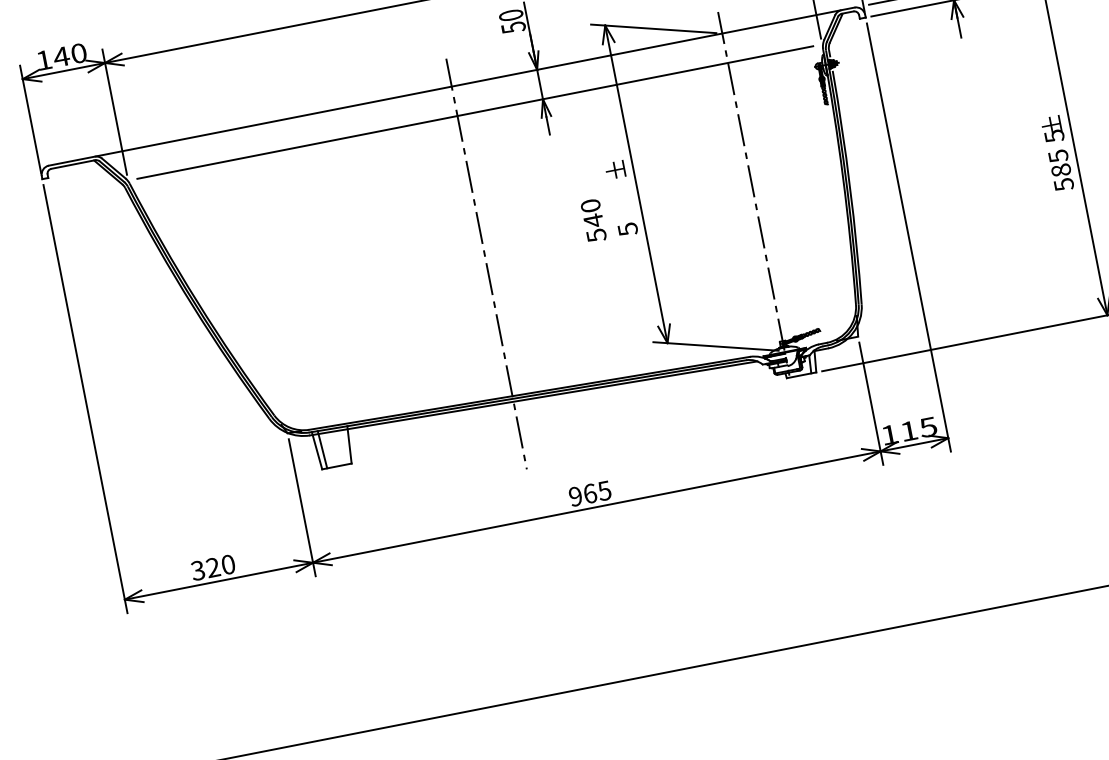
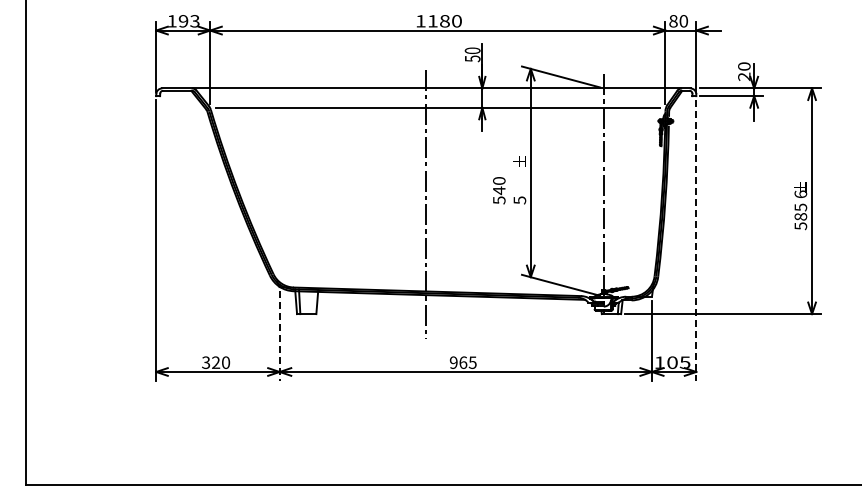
text: (69, 55) -> (188, 21), 140 -> 193
text: (1053, 136) -> (800, 194), 5 -> 6
line: (909, 237) -> (696, 240), solid -> dashed
text: (909, 430) -> (672, 362), 115 -> 105
line: (301, 507) -> (279, 335), solid -> dashed

